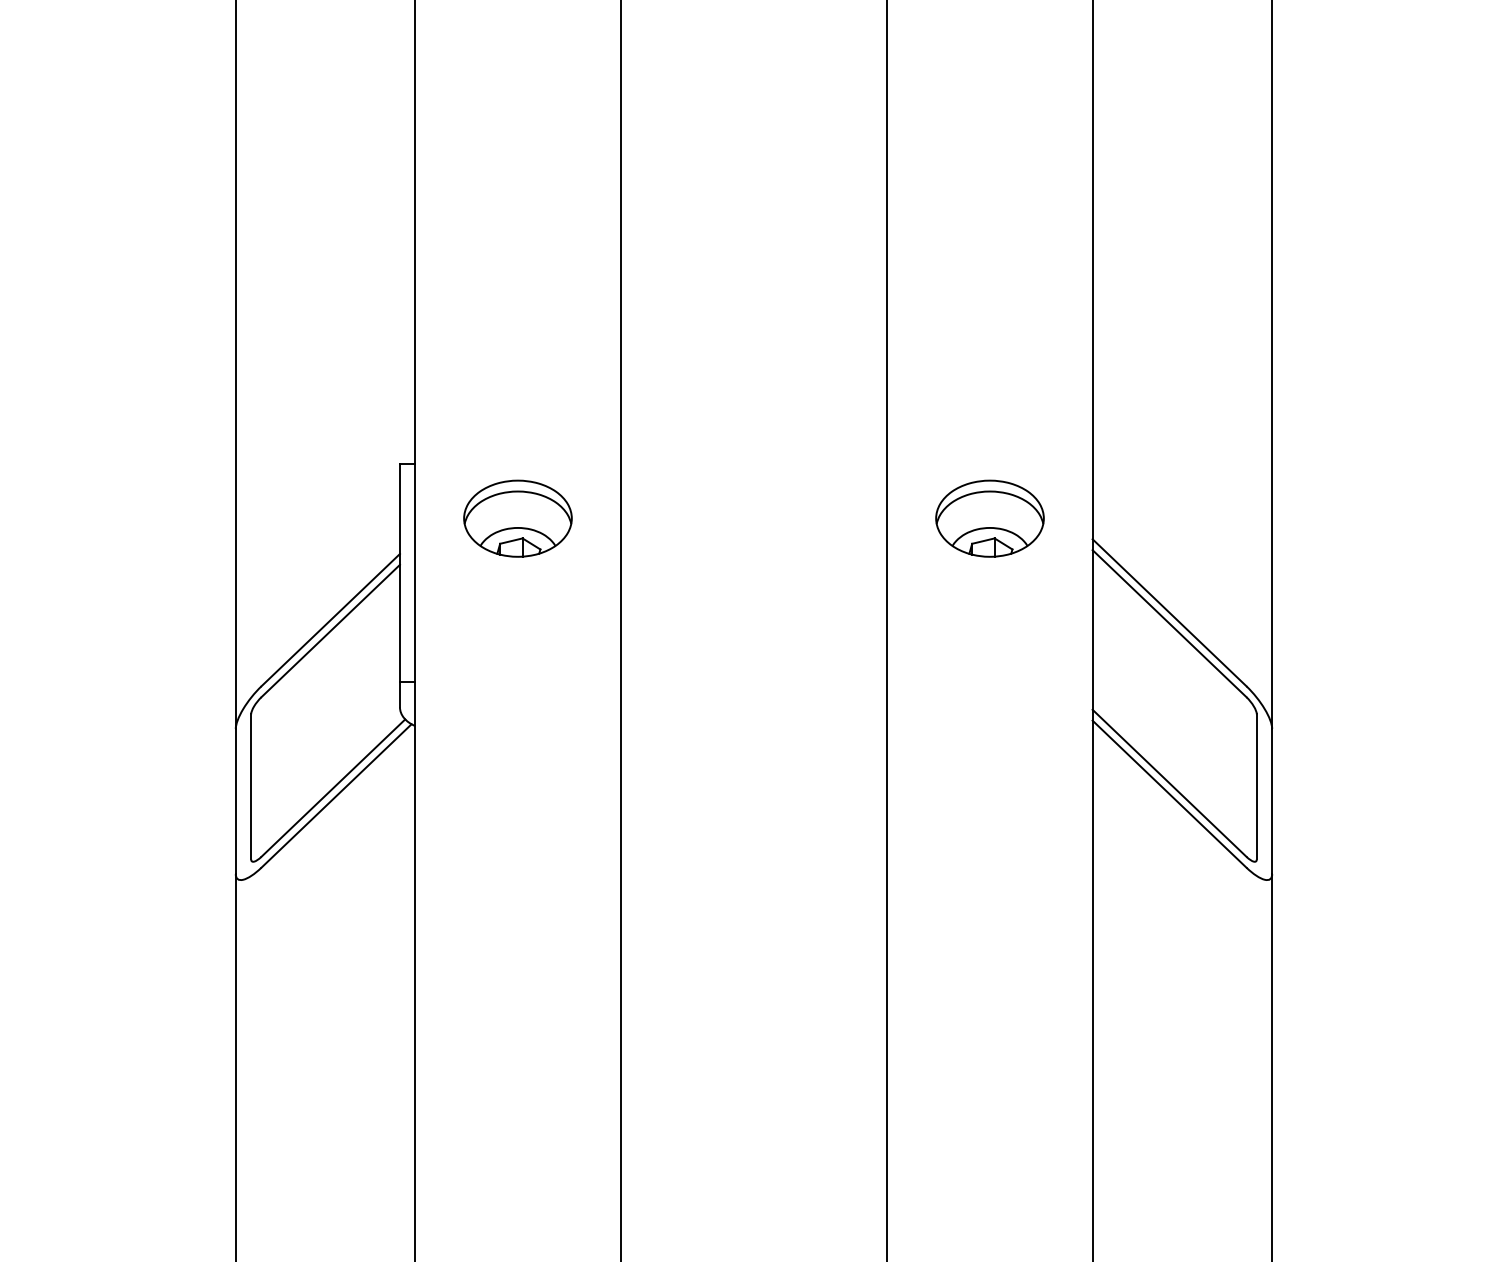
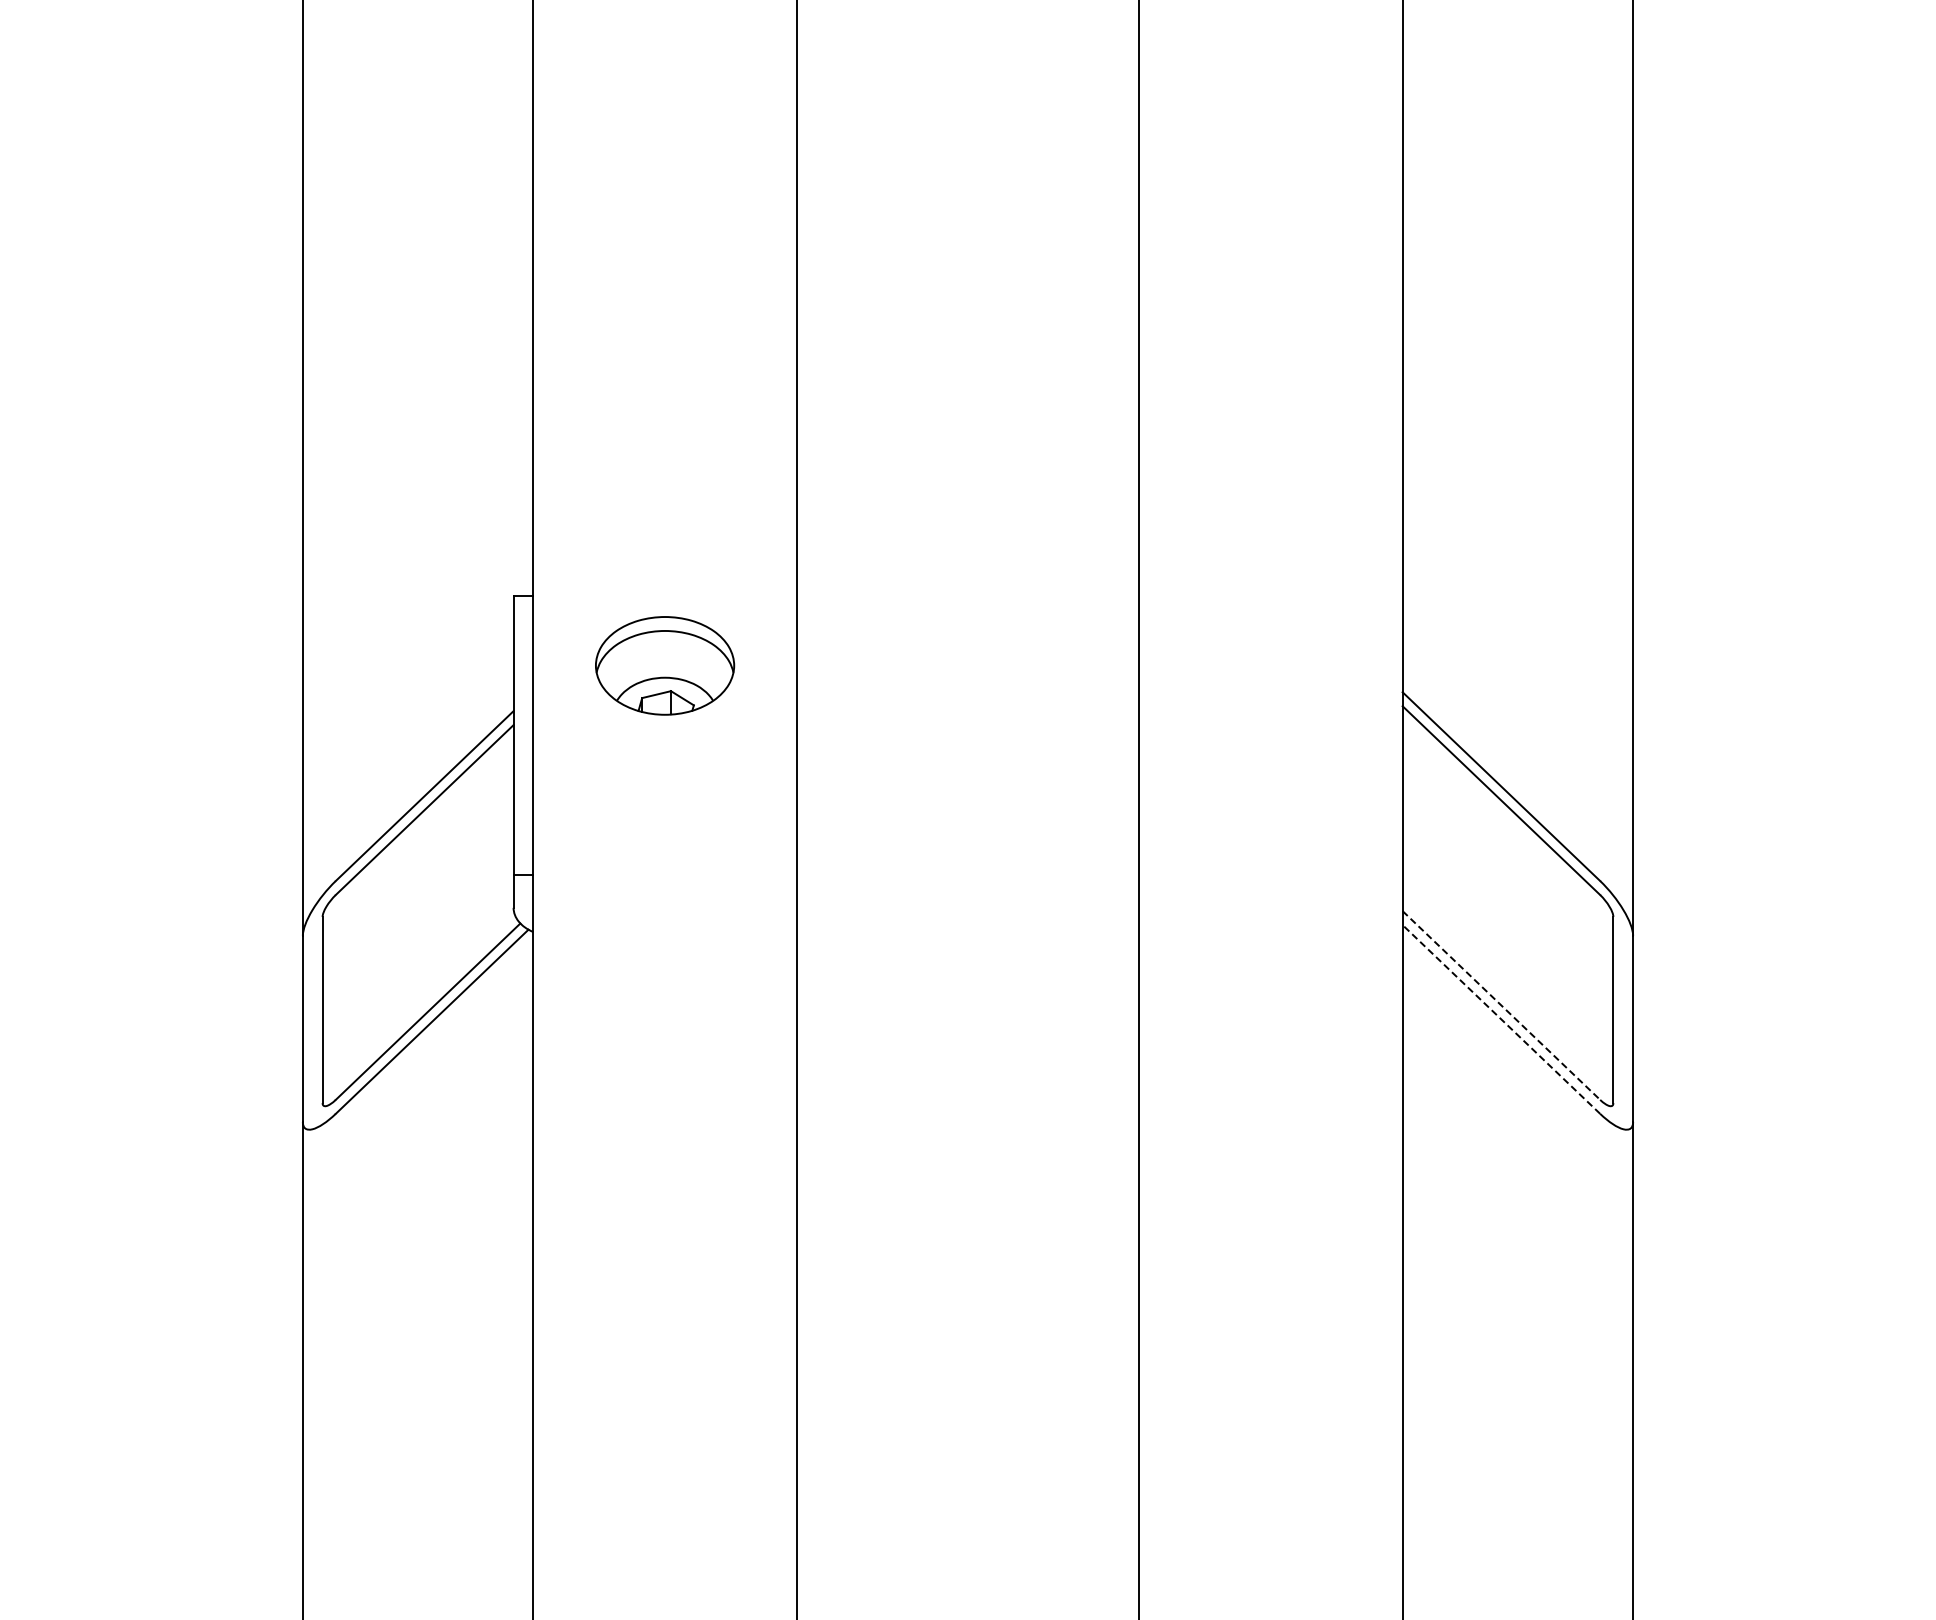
part: (989, 518) -> (1270, 665), removed
line: (1169, 783) -> (1501, 1005), solid -> dashed
line: (1169, 794) -> (1501, 1019), solid -> dashed

